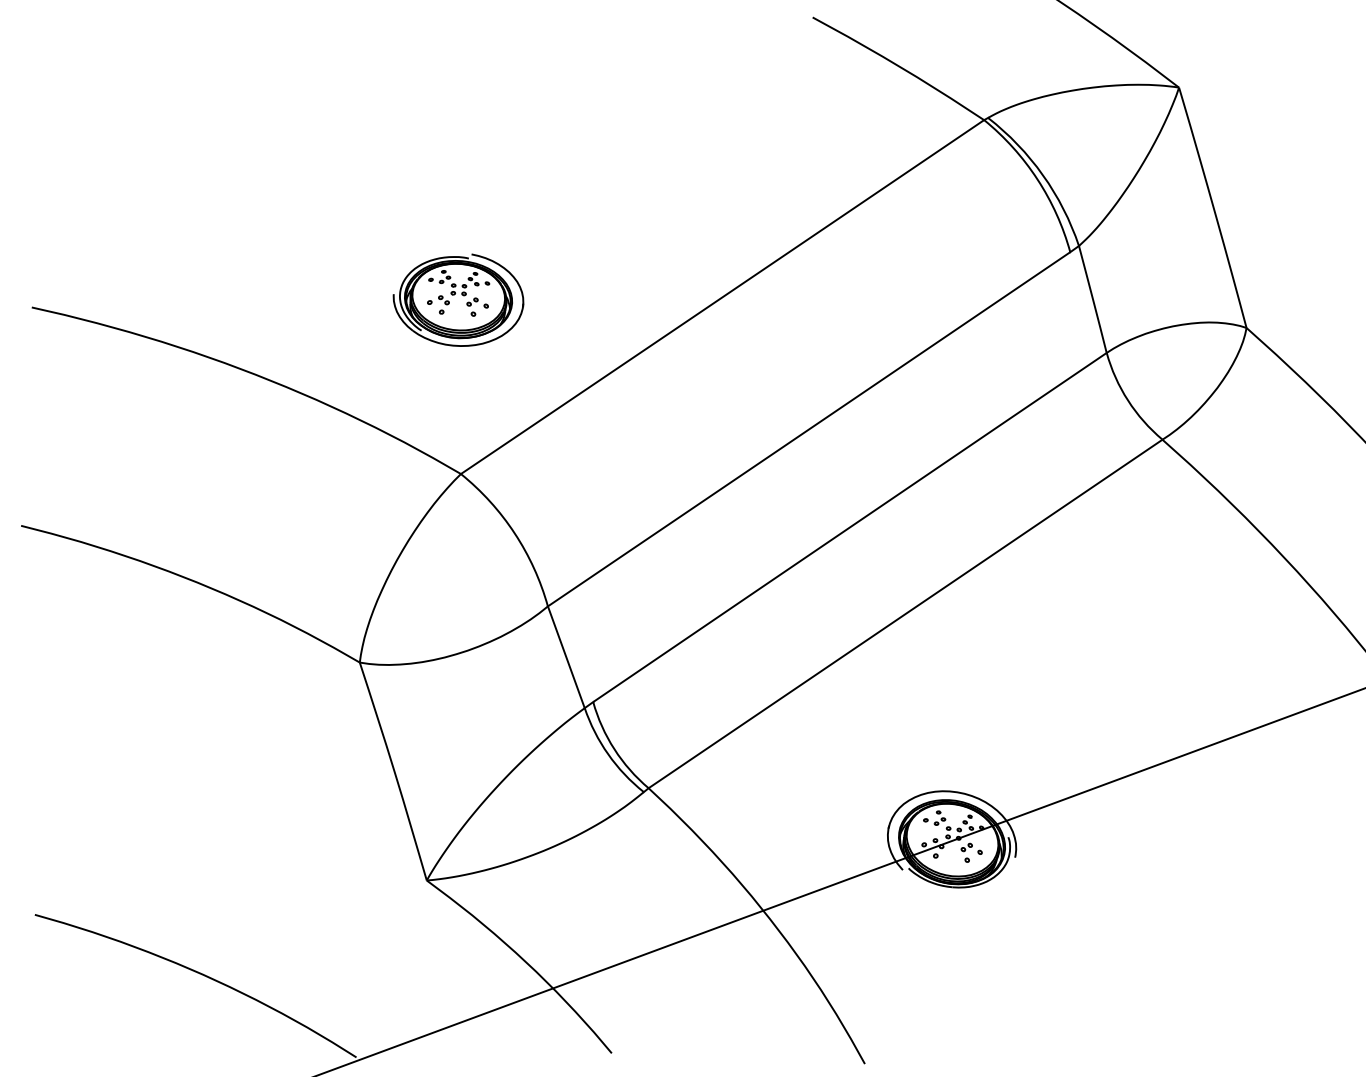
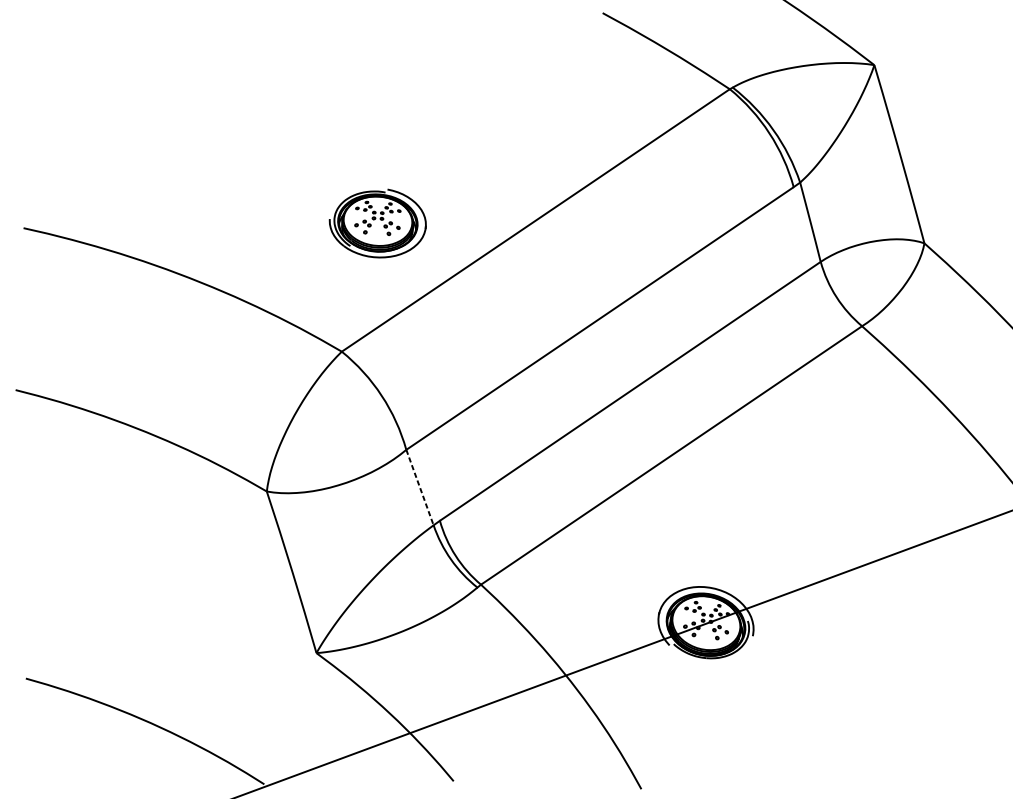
part: (458, 299) -> (377, 222), moved
line: (566, 657) -> (420, 487), solid -> dashed

